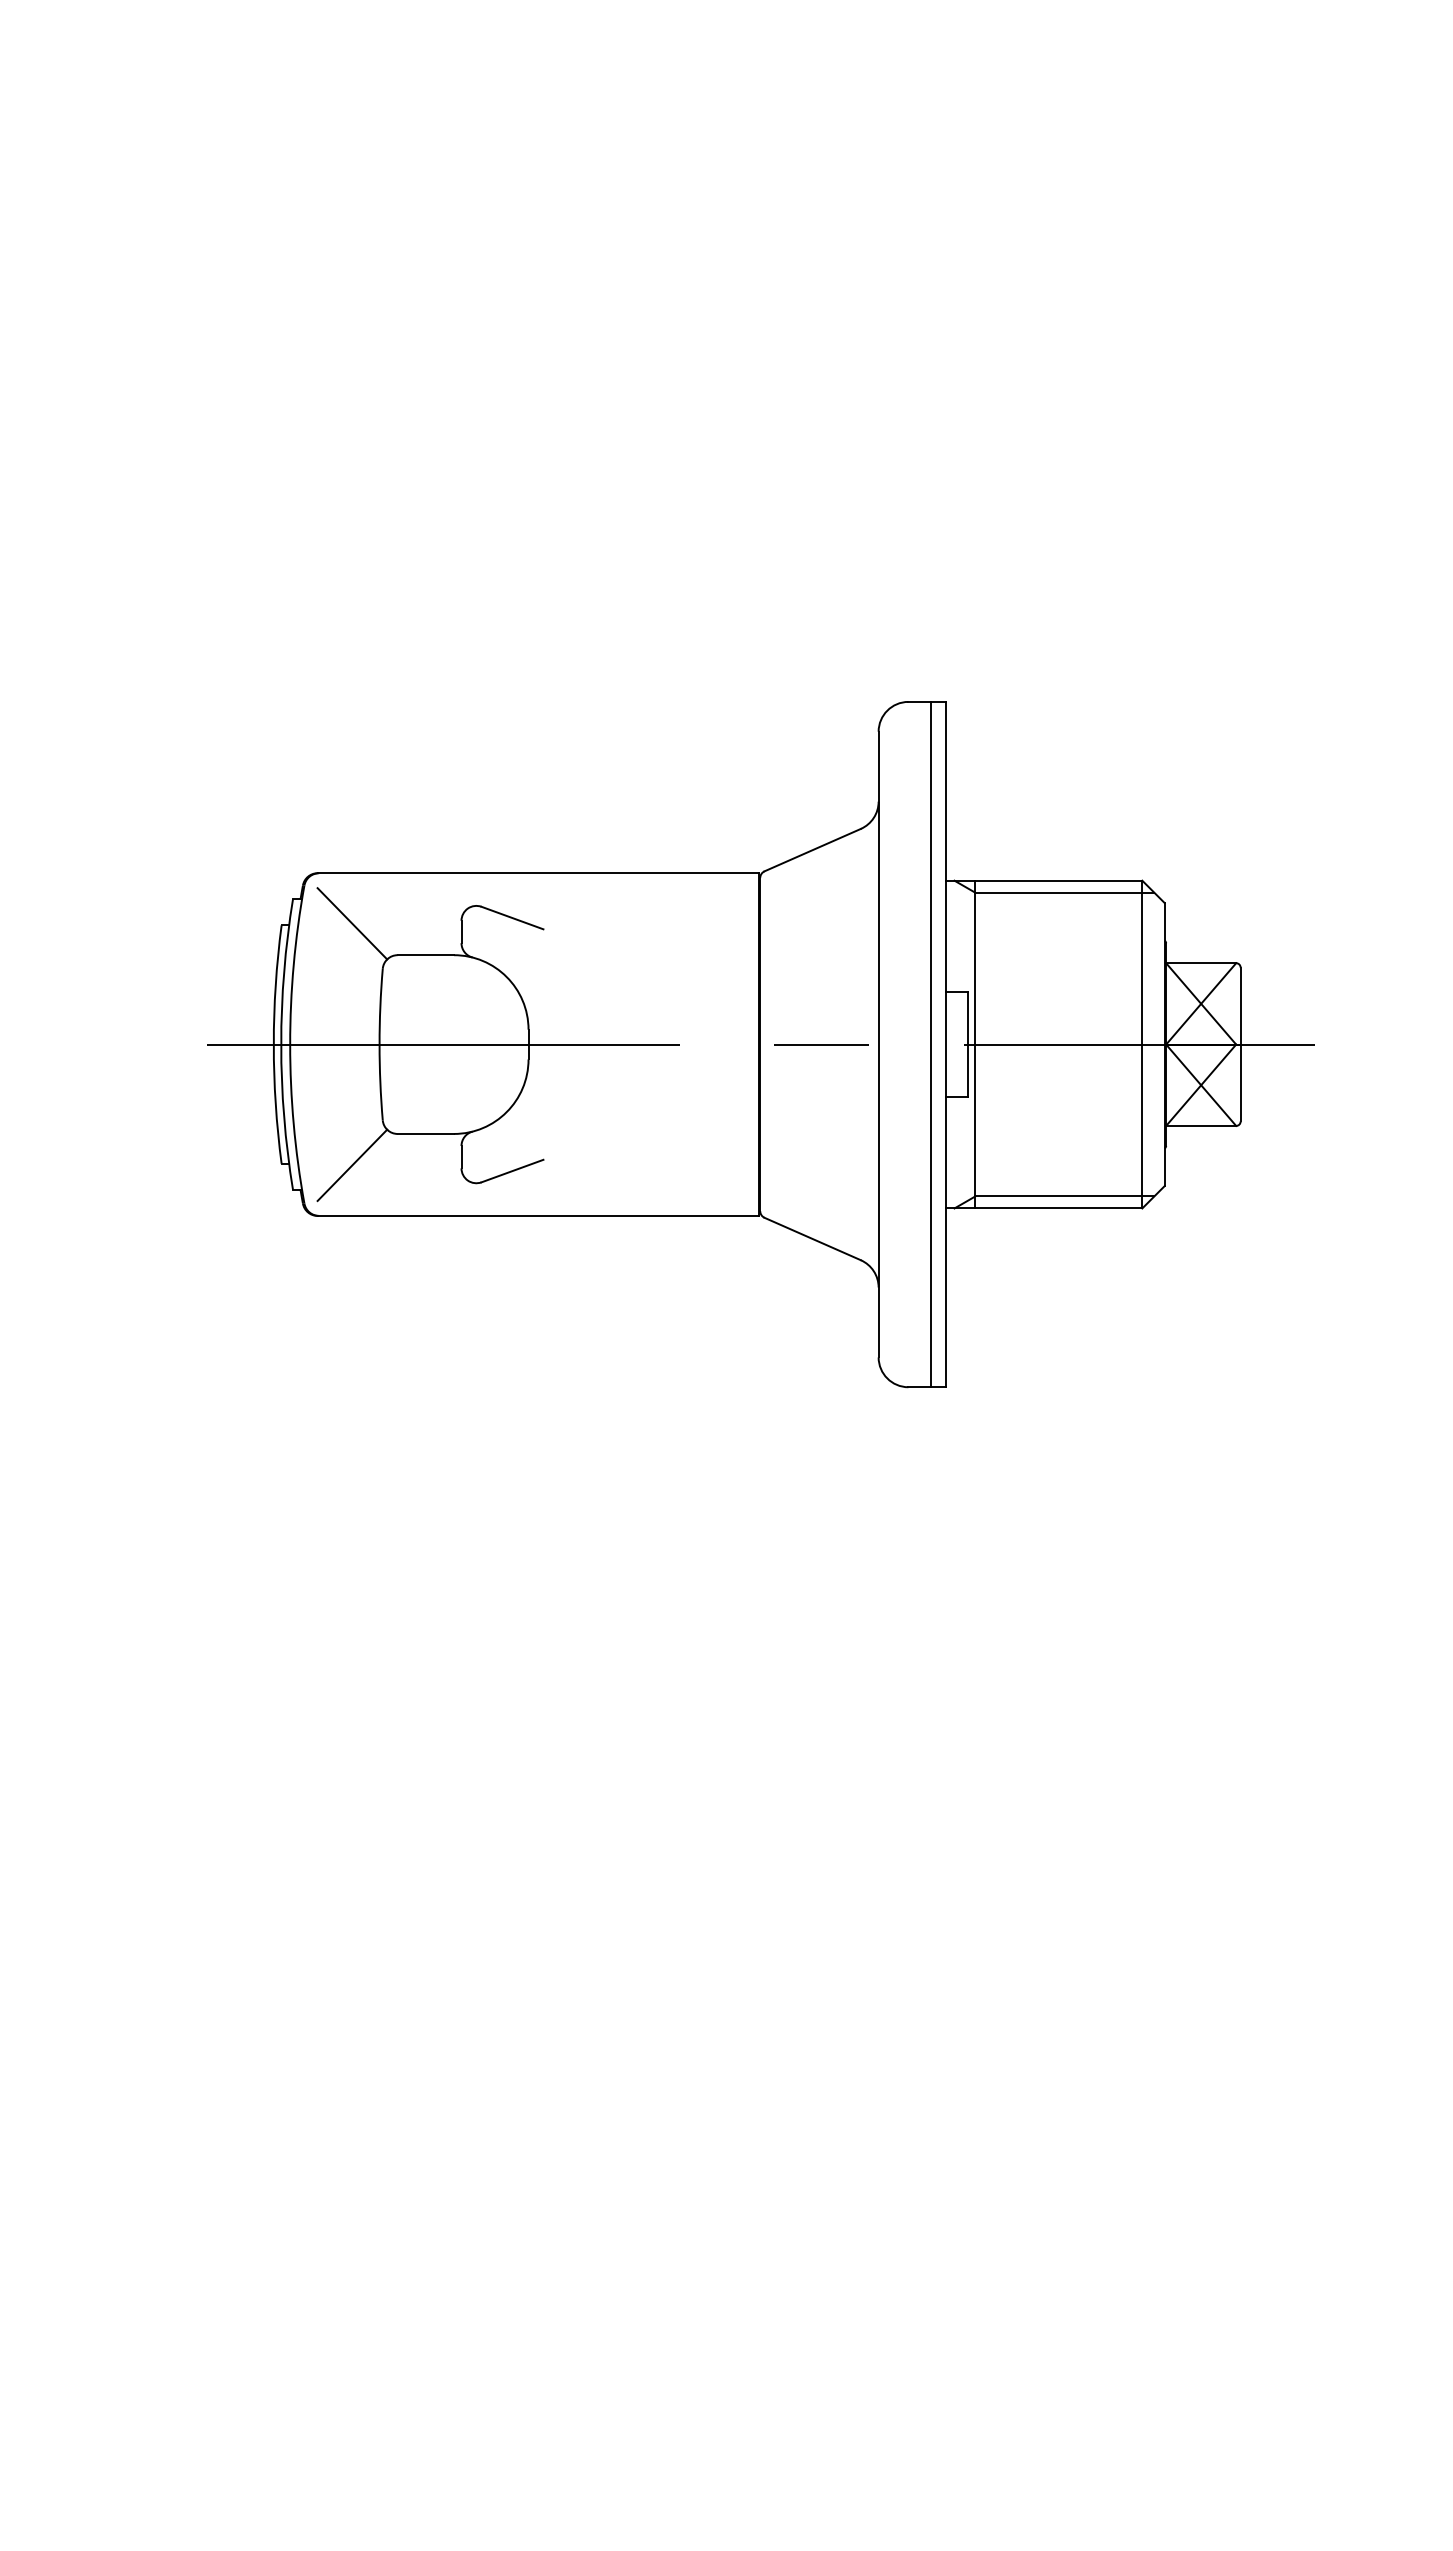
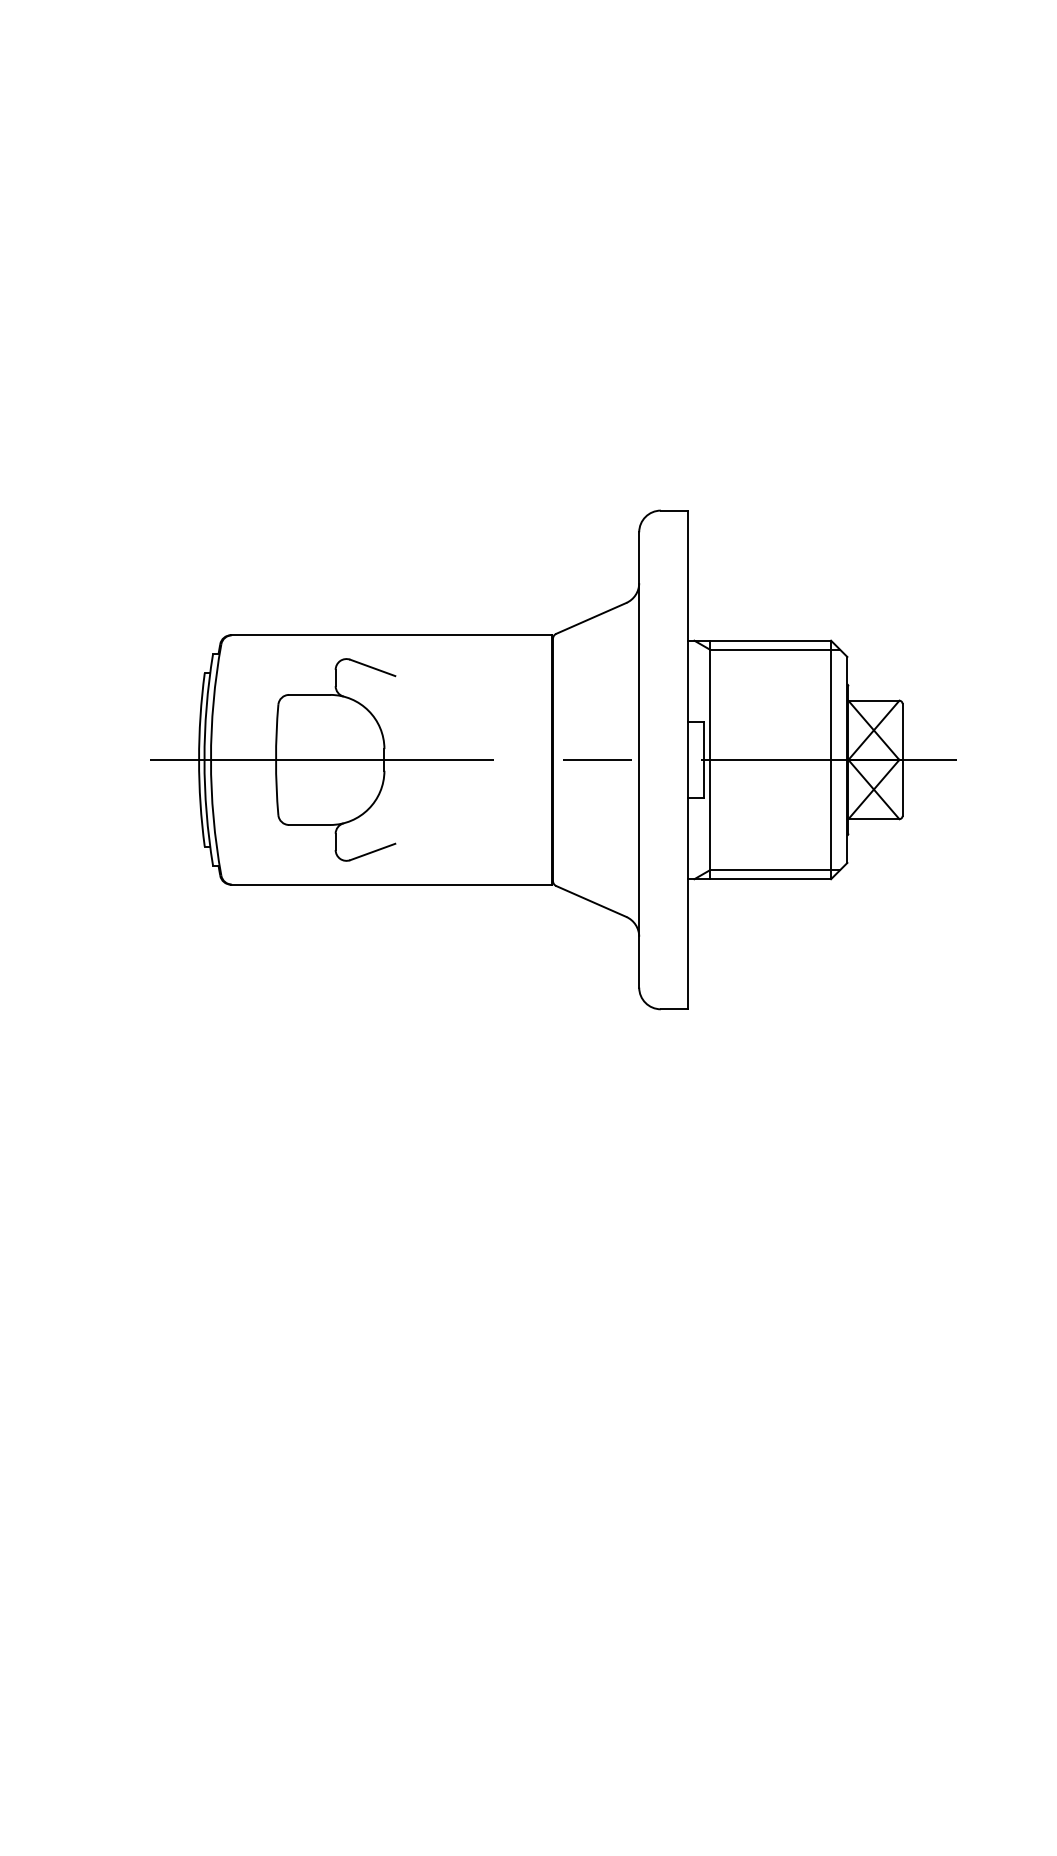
line: (352, 923) -> (256, 671), removed
line: (930, 1044) -> (676, 759), removed
line: (352, 1165) -> (256, 847), removed

